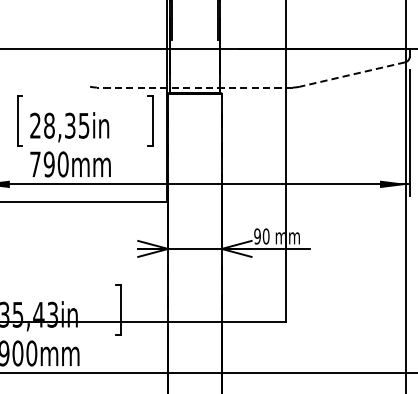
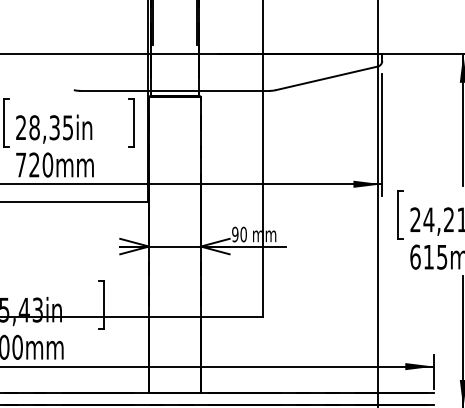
line: (352, 74) -> (326, 78), dashed -> solid
line: (194, 87) -> (174, 90), dashed -> solid
text: (49, 163) -> (34, 164), 790mm -> 720mm

